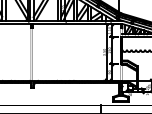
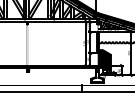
hatch: (129, 73) -> (104, 60), added

